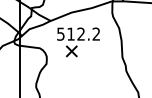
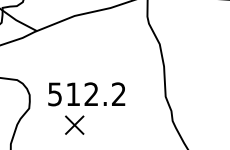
part: (78, 42) -> (86, 109), moved

